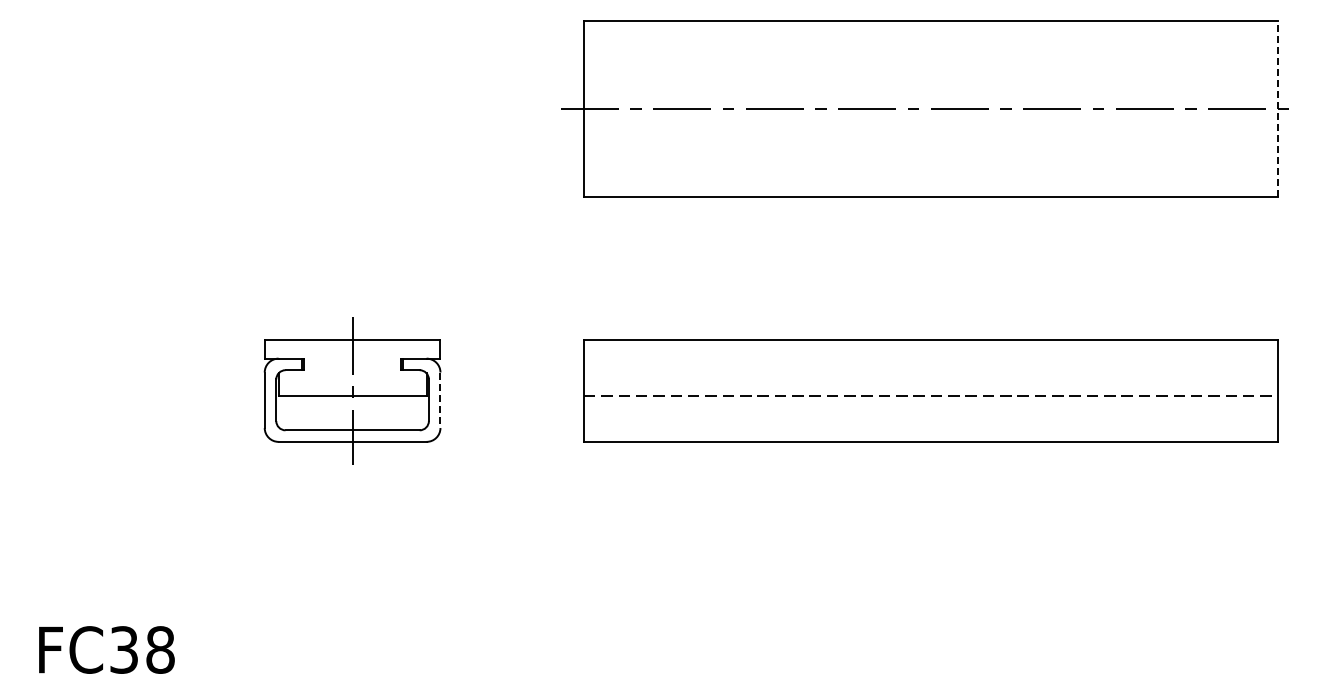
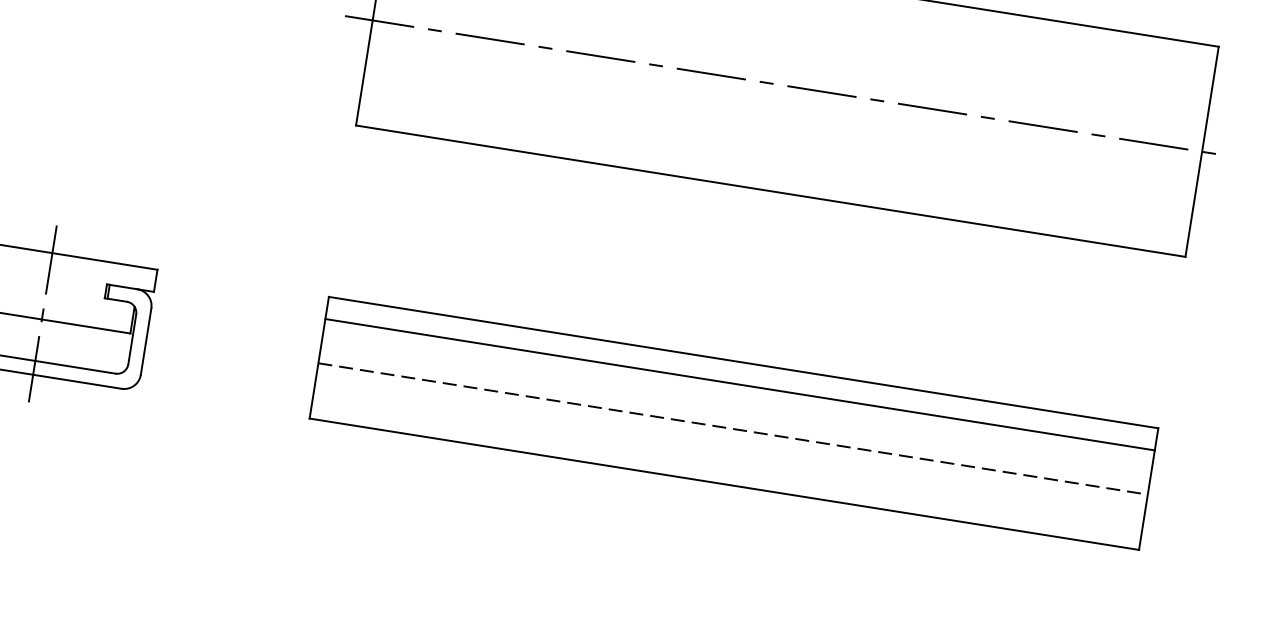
line: (1277, 108) -> (1202, 151), dashed -> solid
line: (930, 358) -> (739, 384), added
line: (440, 400) -> (146, 341), dashed -> solid

